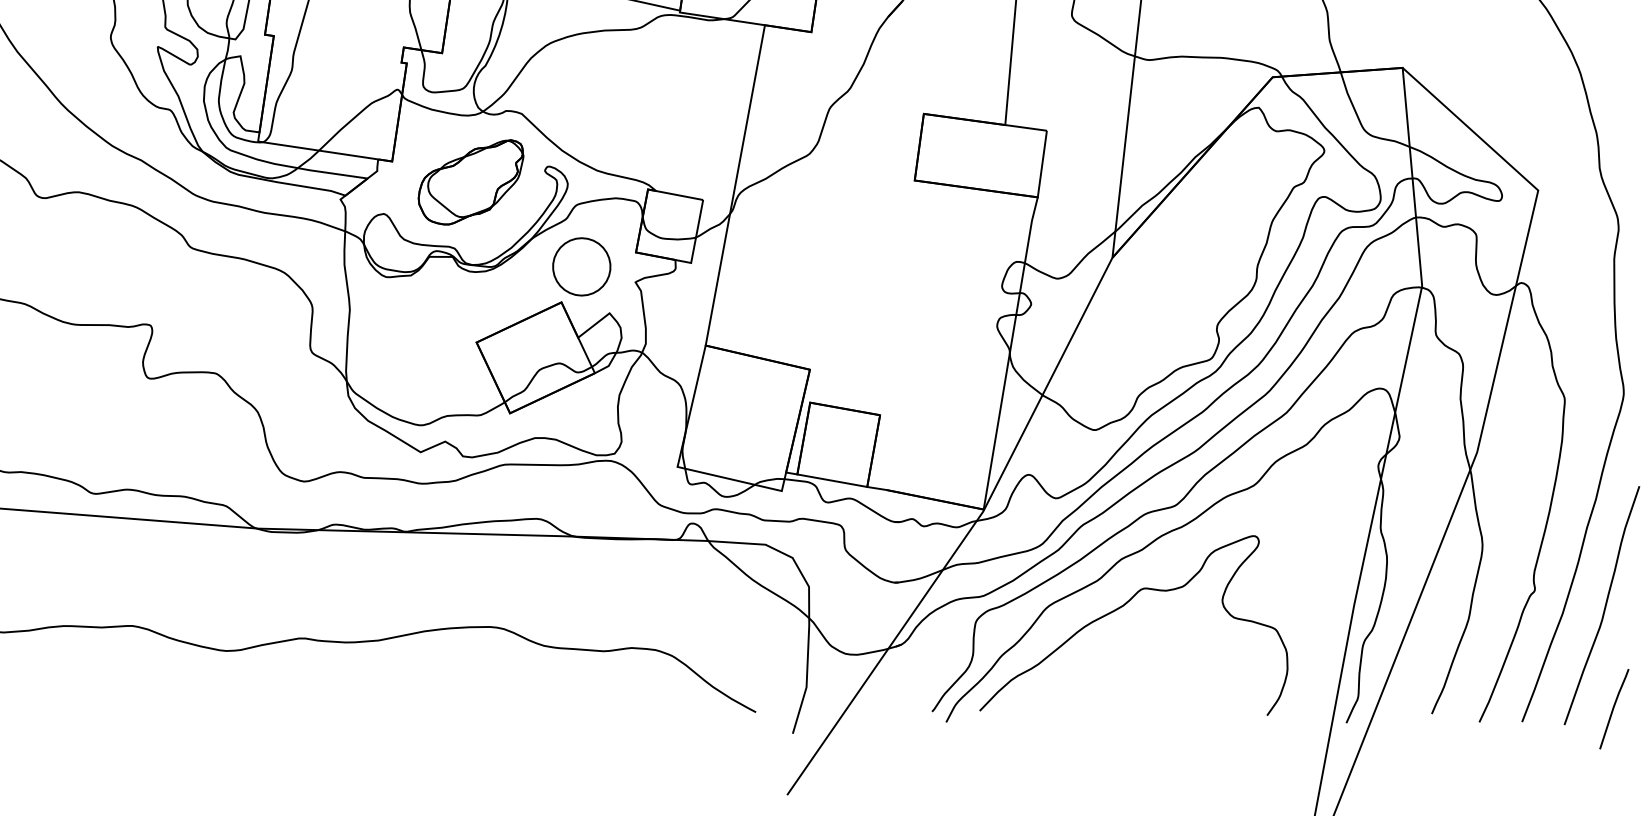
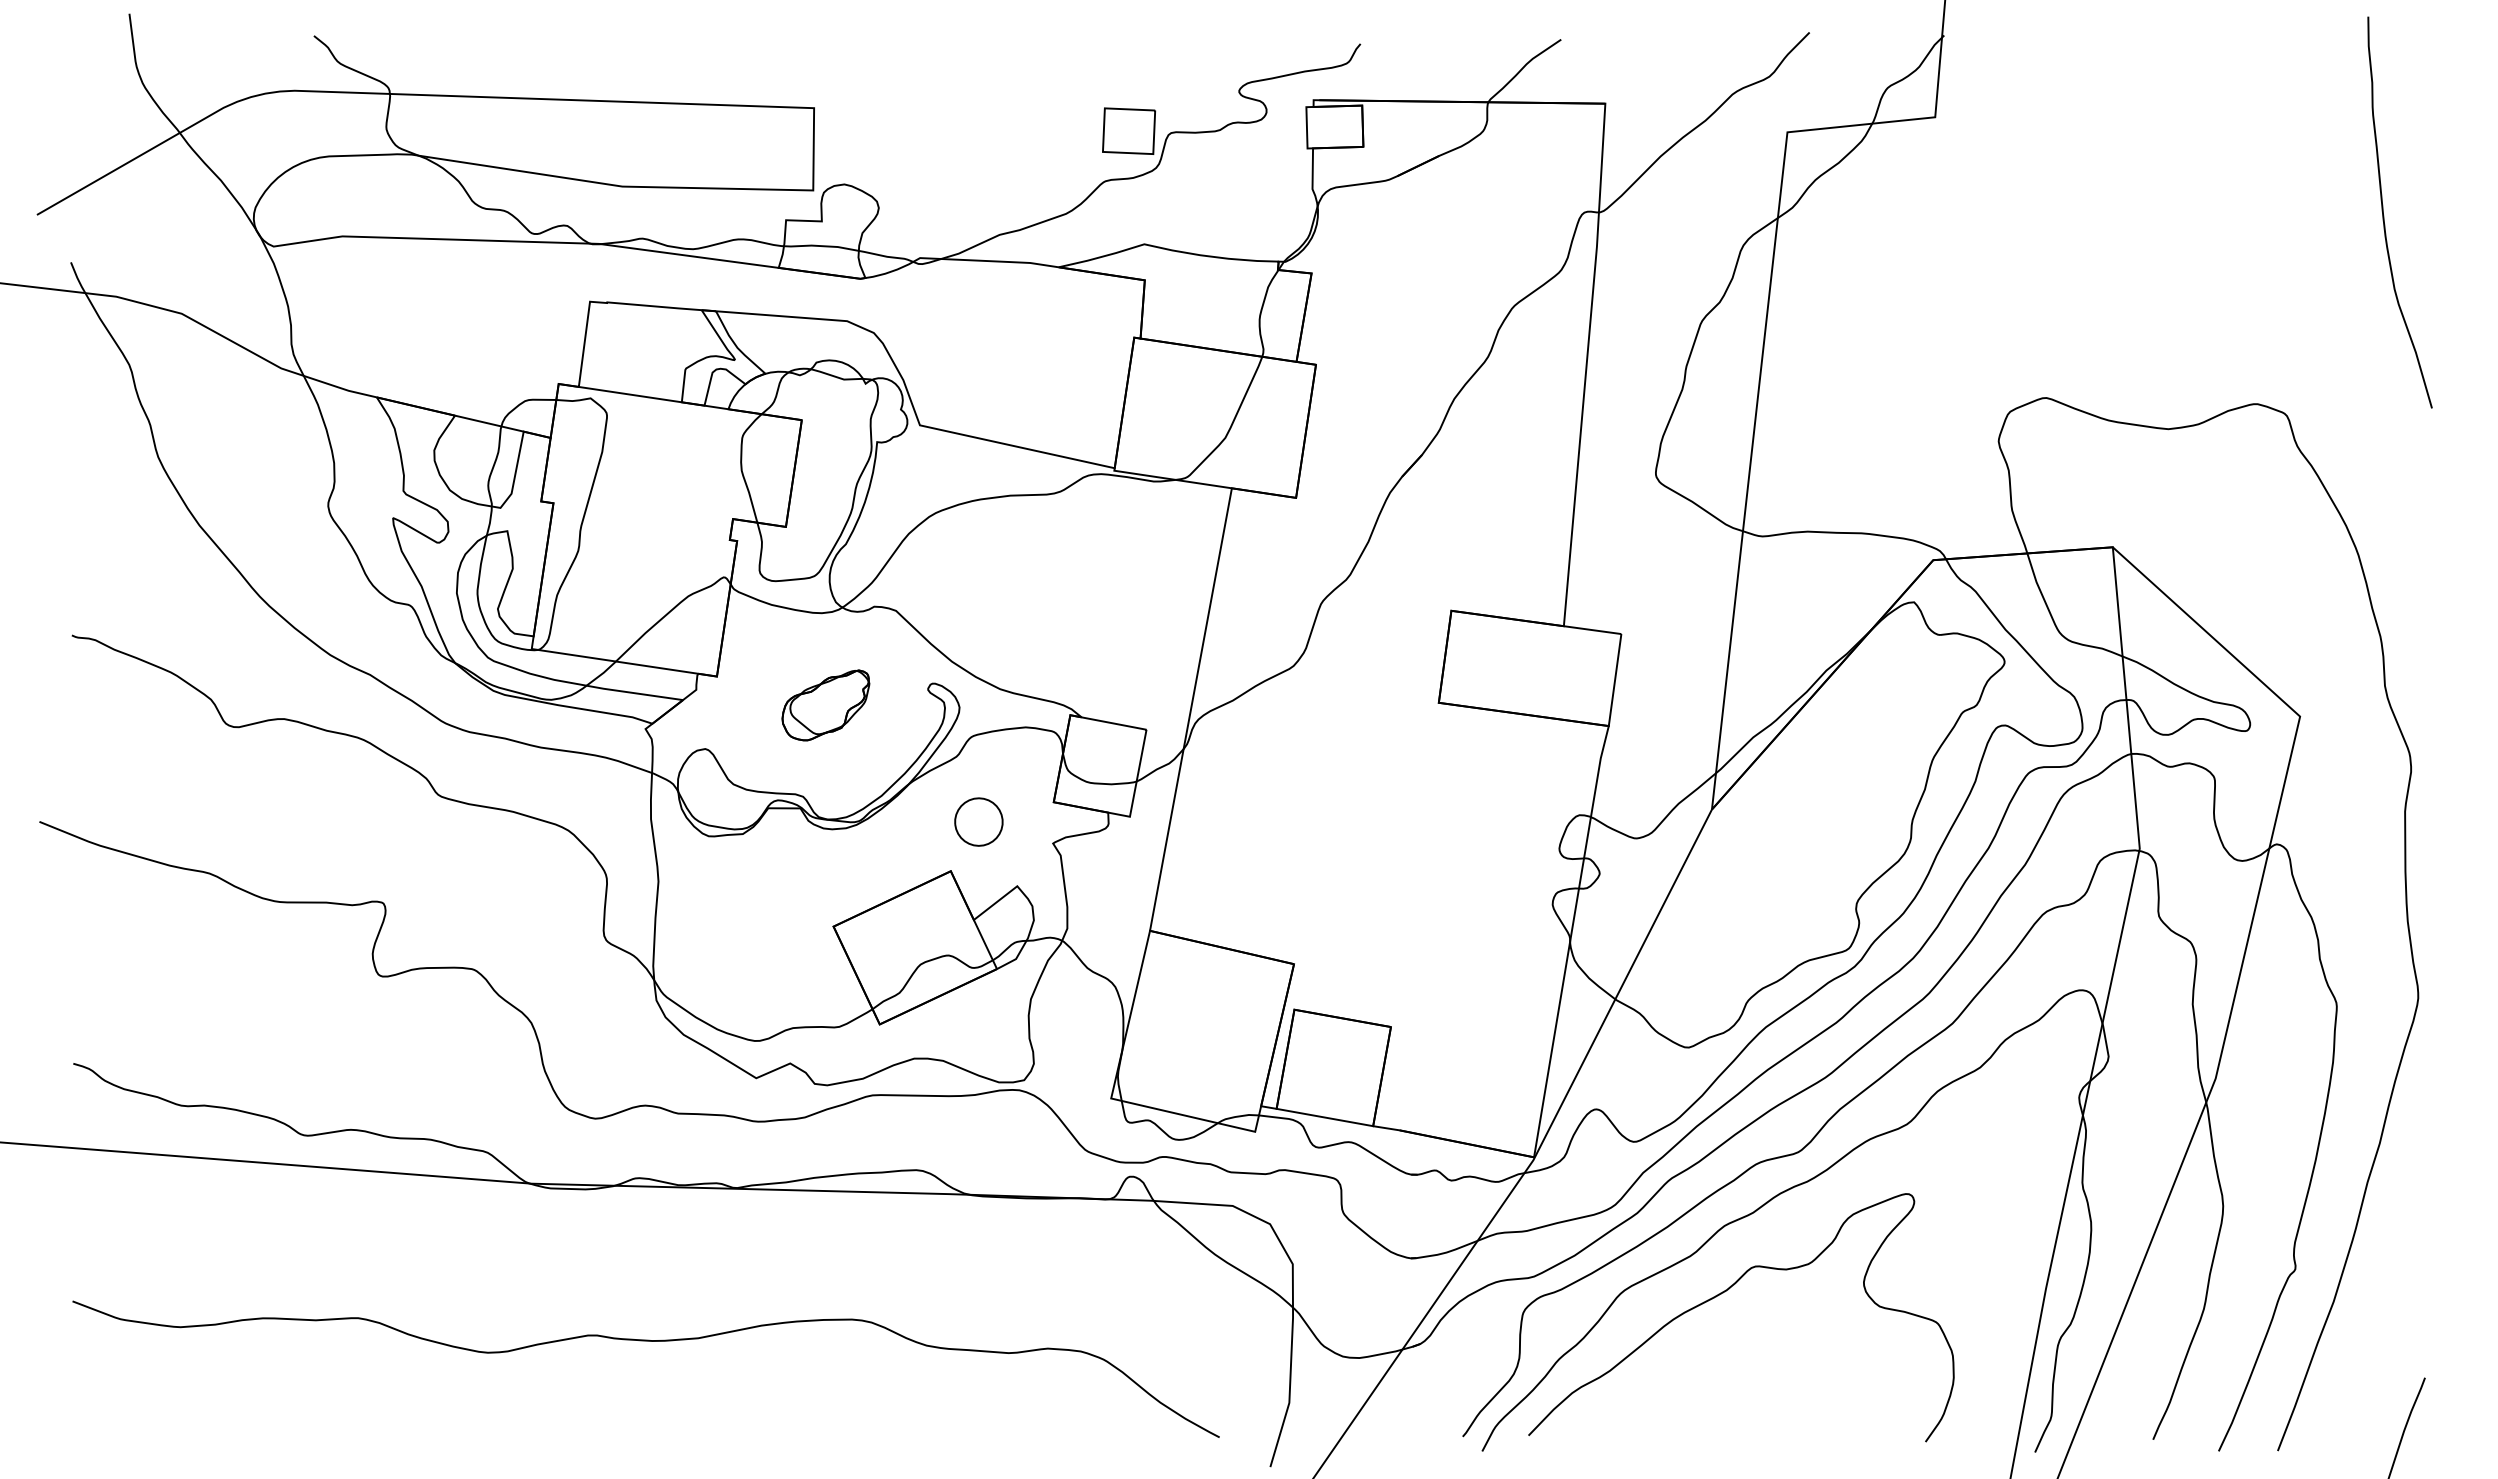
part: (470, 182) -> (825, 705), size x0.6
part: (581, 266) -> (978, 821), size x0.6
curve: (1605, 605) -> (2392, 1289), removed

